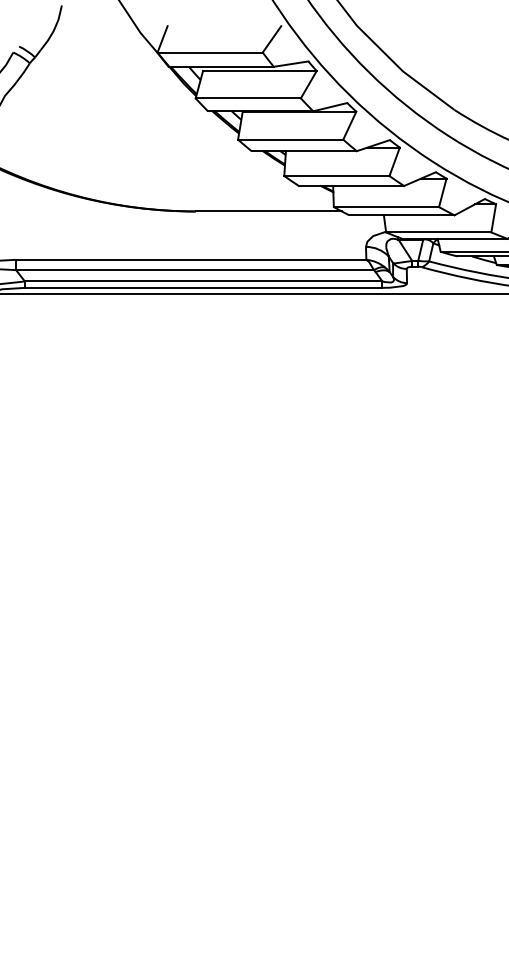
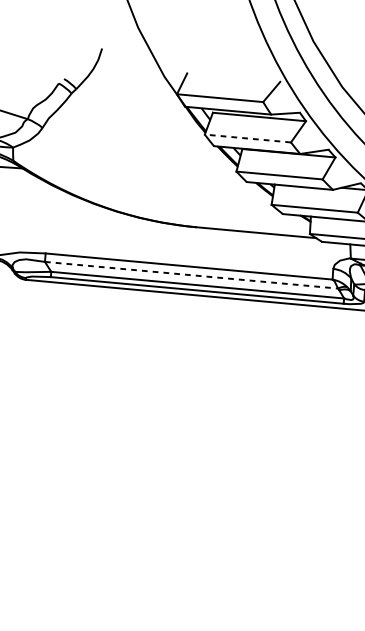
line: (248, 98) -> (248, 138), solid -> dashed
line: (195, 270) -> (191, 275), solid -> dashed

